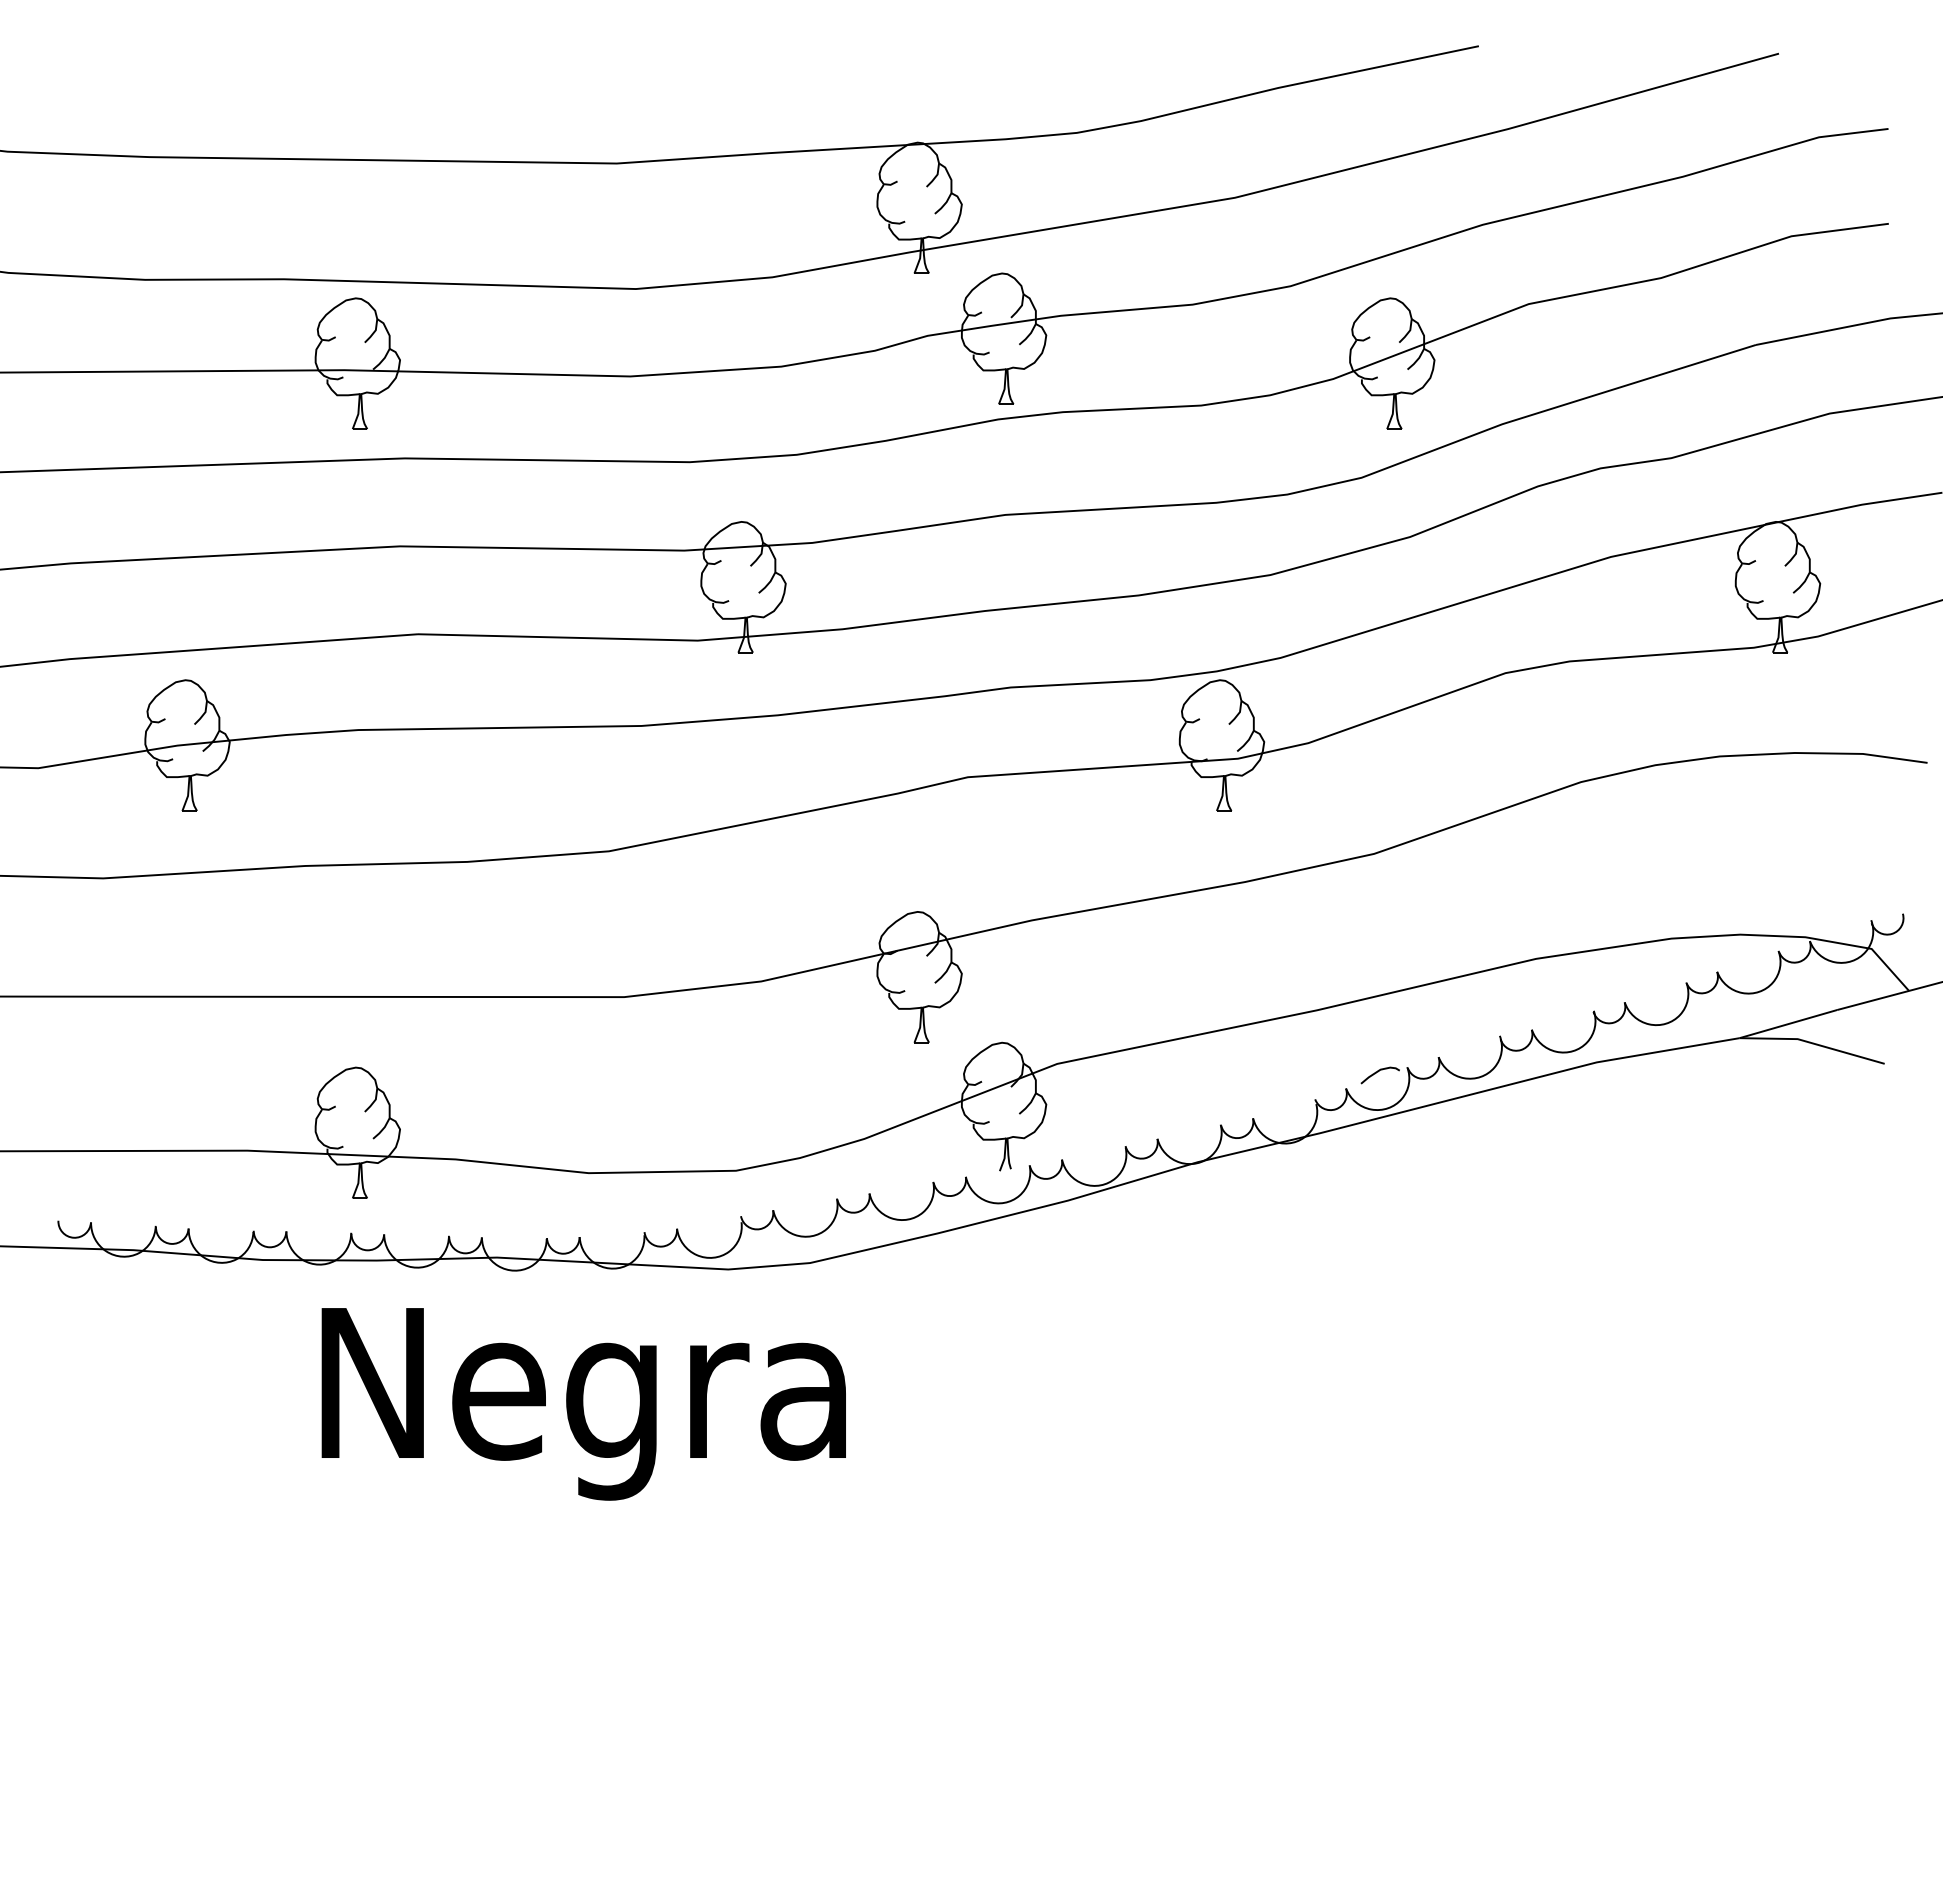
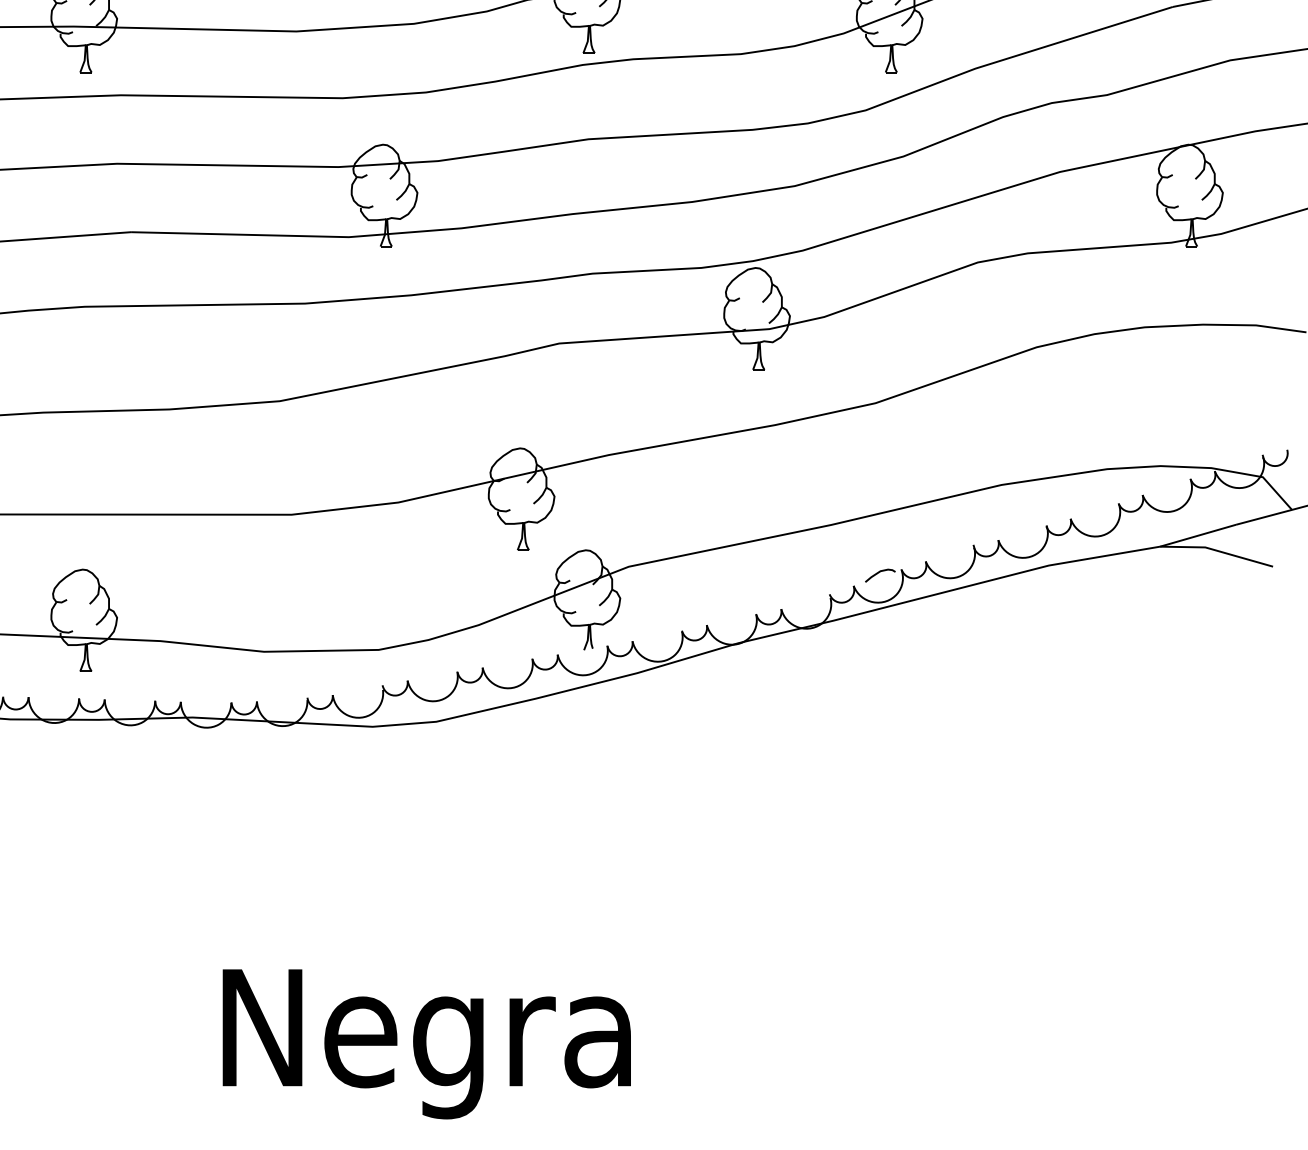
text: (583, 1404) -> (426, 1044), moved

